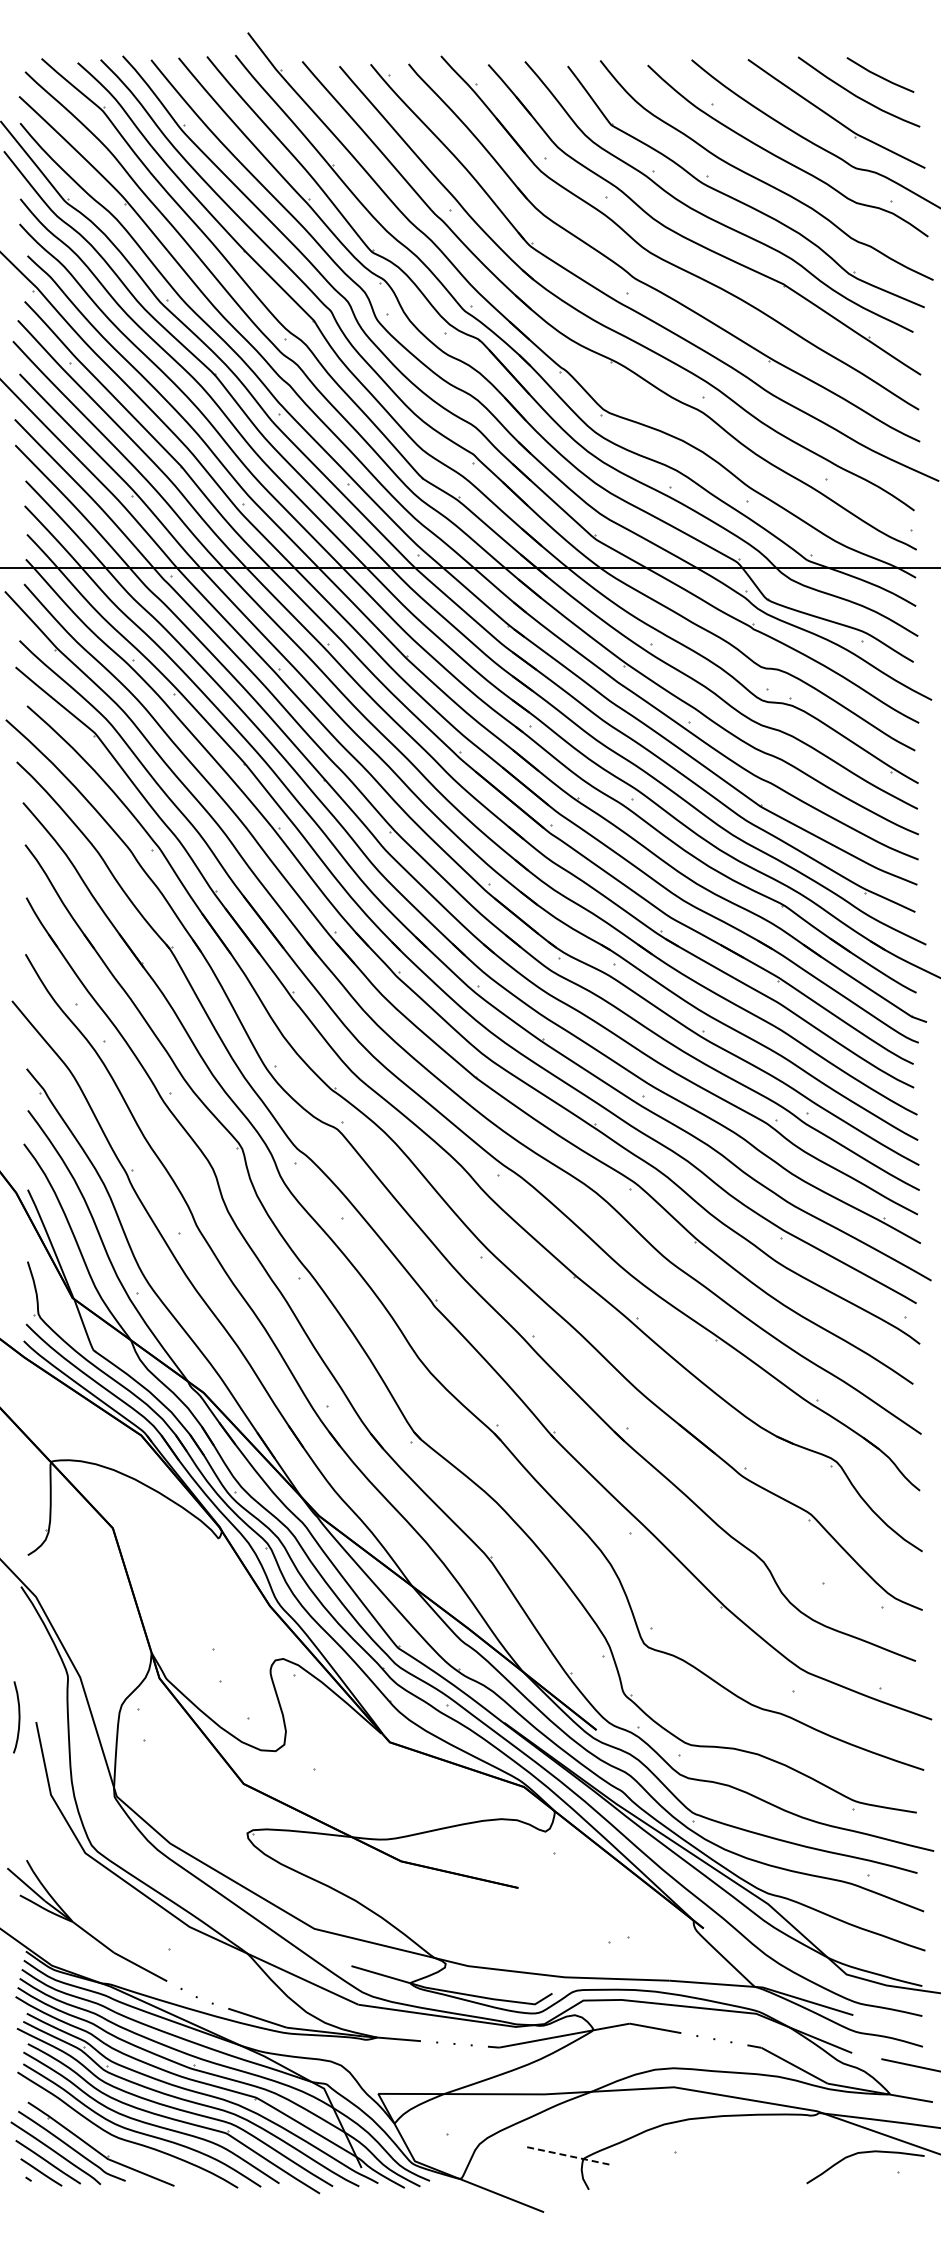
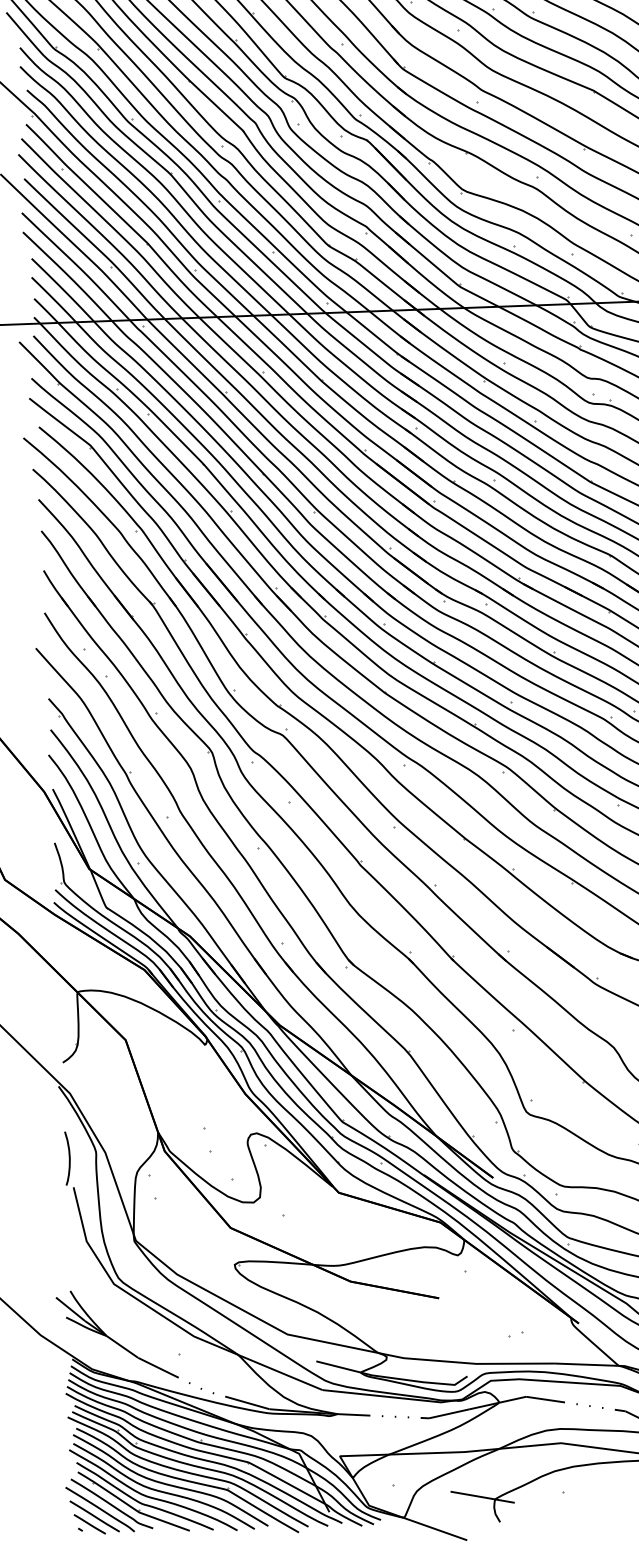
curve: (18, 1717) -> (69, 1158), moved
curve: (112, 2146) -> (142, 1502), added
line: (566, 2155) -> (482, 1497), dashed -> solid

